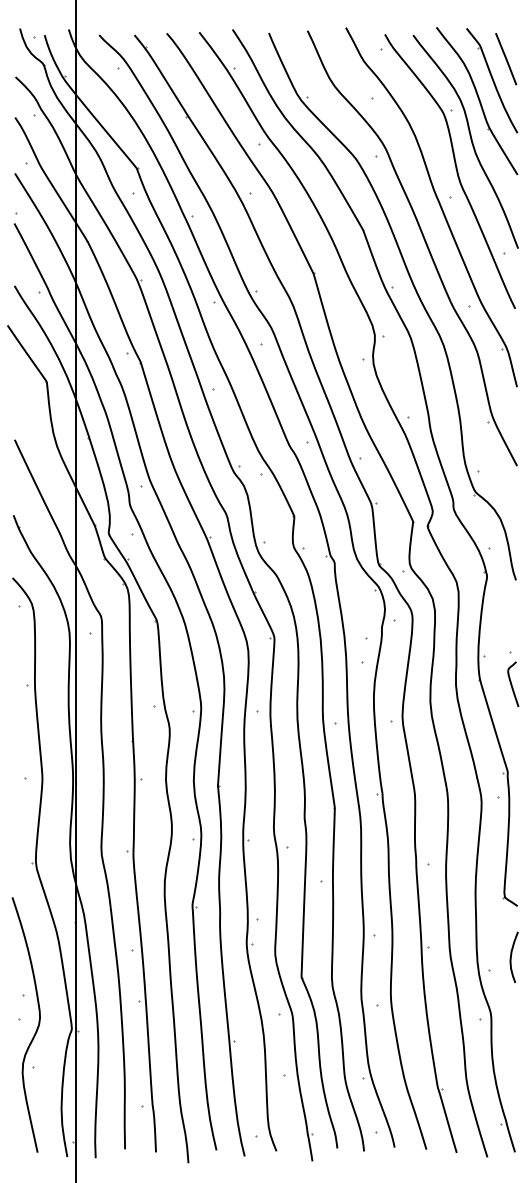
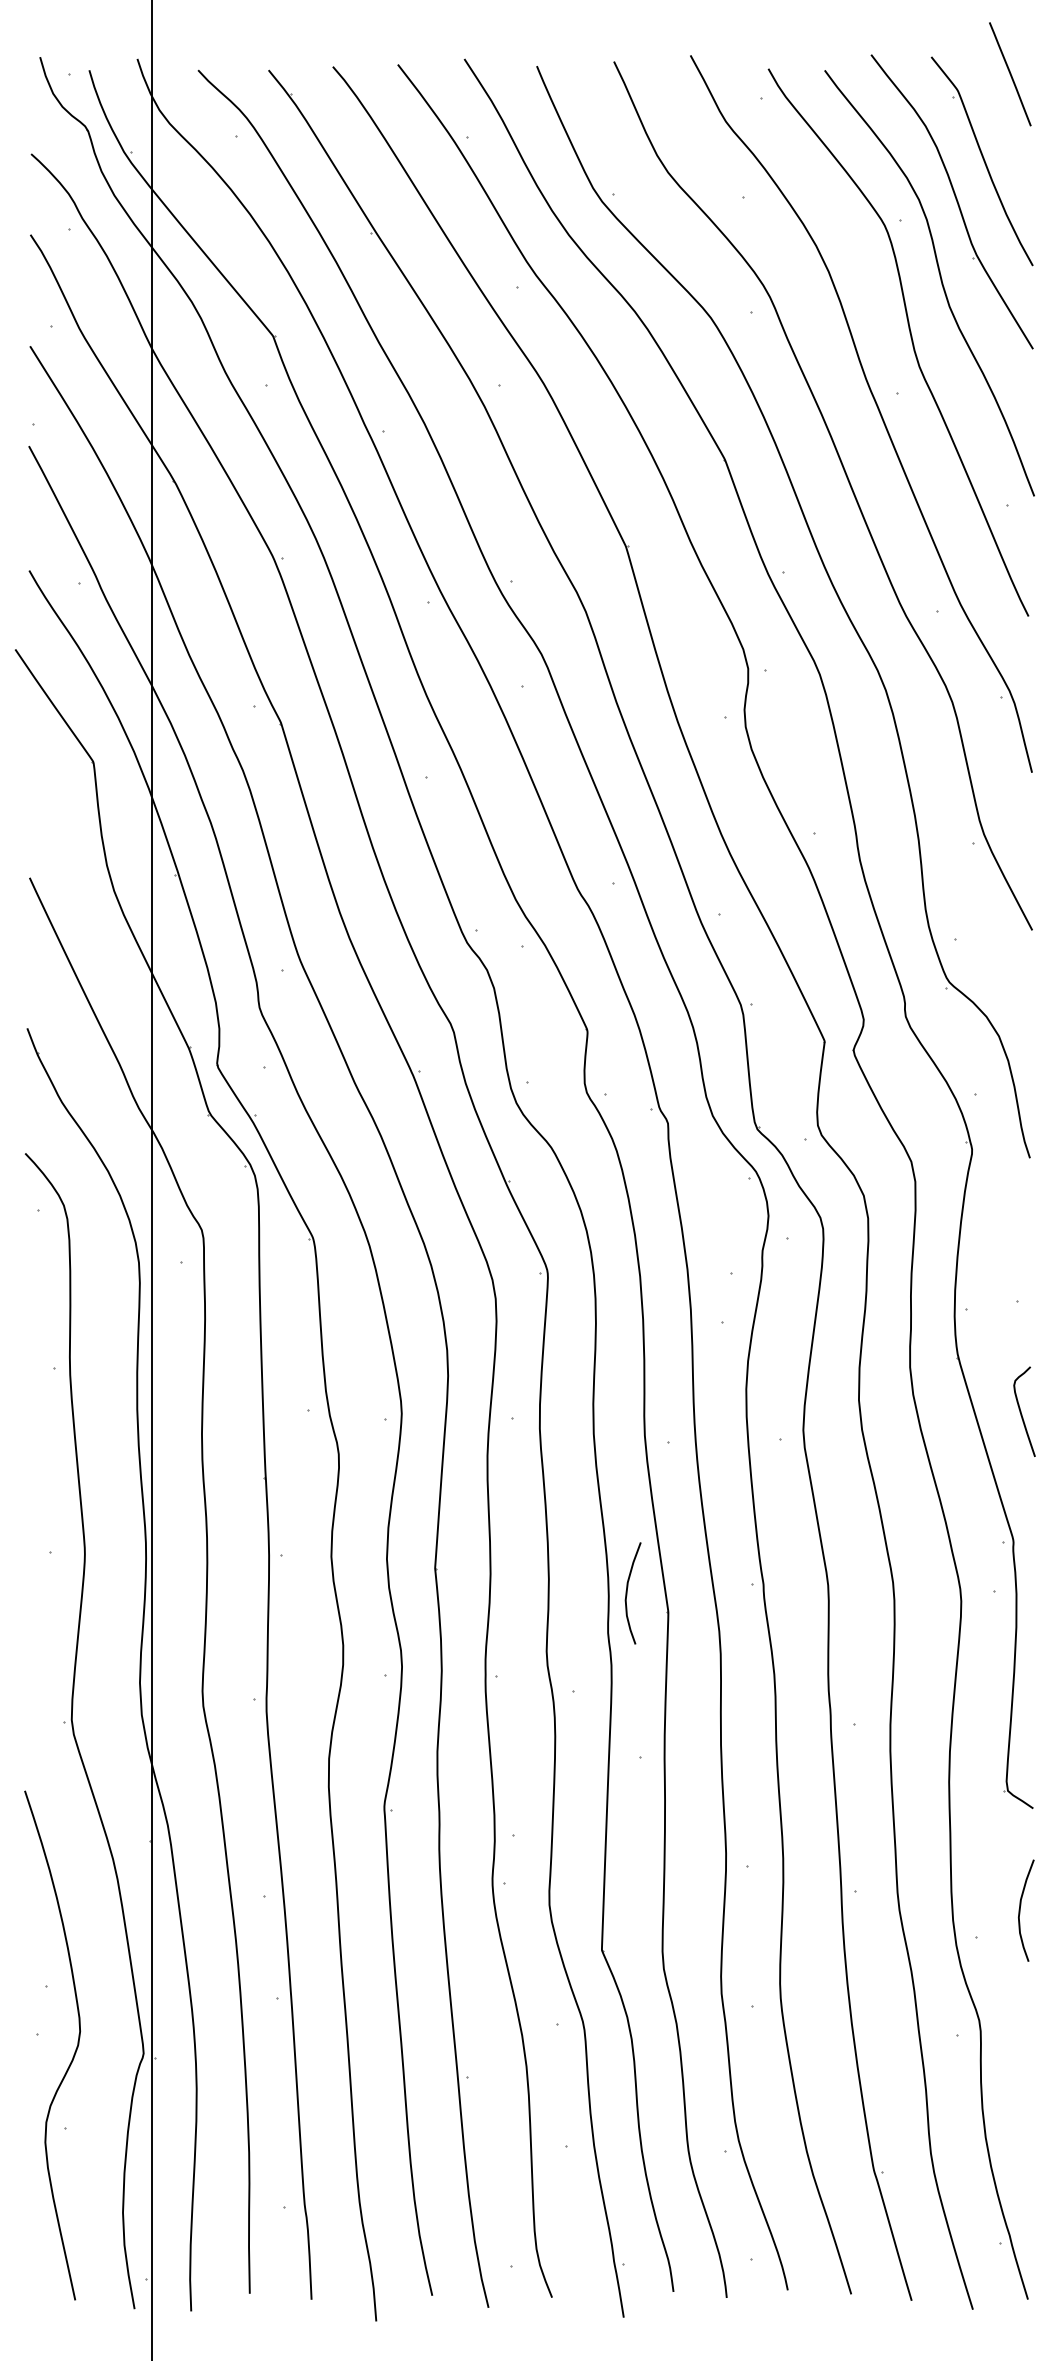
line: (506, 59) -> (1010, 74), moved
curve: (512, 684) -> (1022, 1411), moved
curve: (314, 798) -> (627, 1593), added

